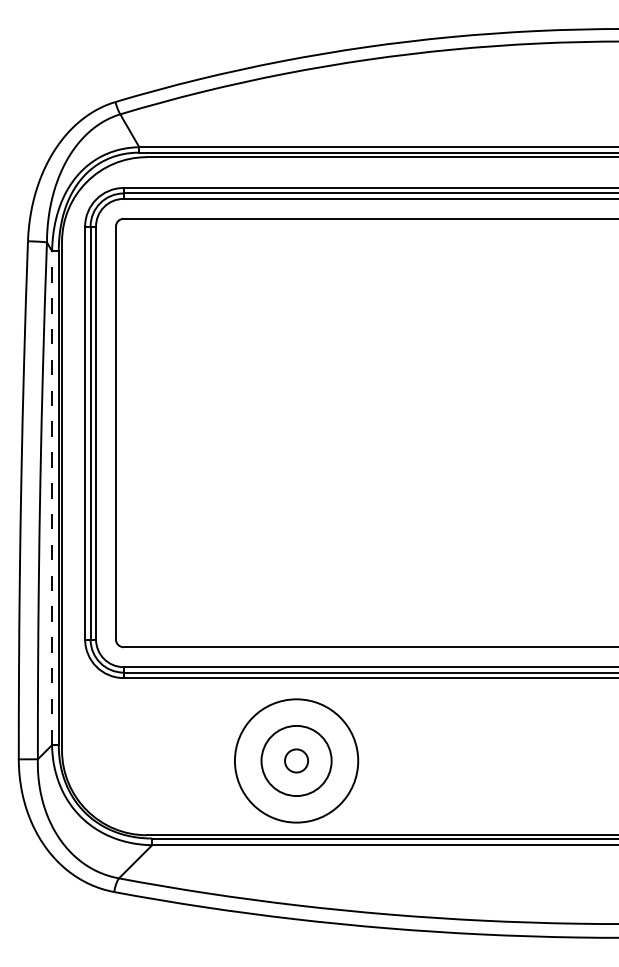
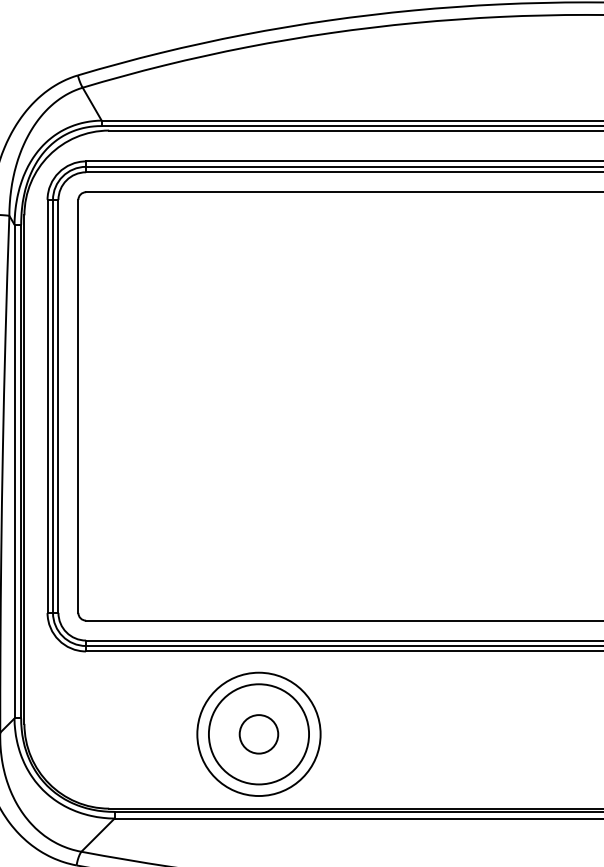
line: (52, 498) -> (14, 471), dashed -> solid
circle: (296, 760) -> (258, 733), size x1.43
circle: (296, 760) -> (258, 733), size x1.67

